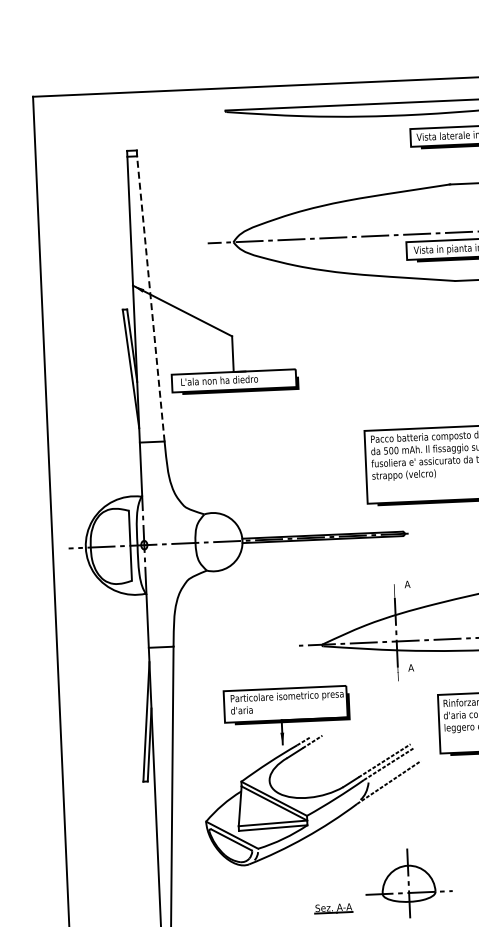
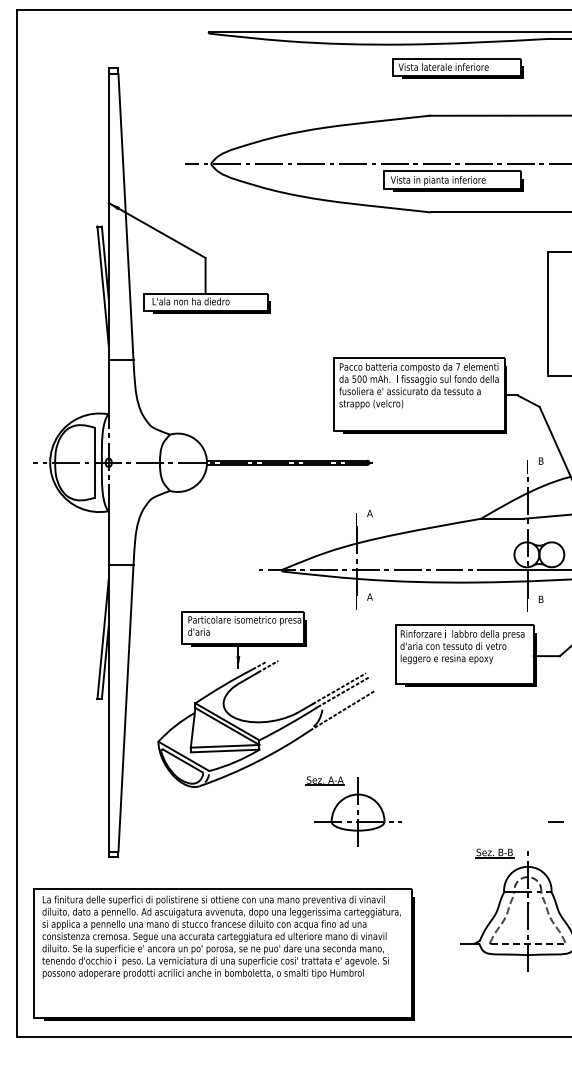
line: (150, 298) -> (125, 216), dashed -> solid
part: (333, 908) -> (324, 780), moved

